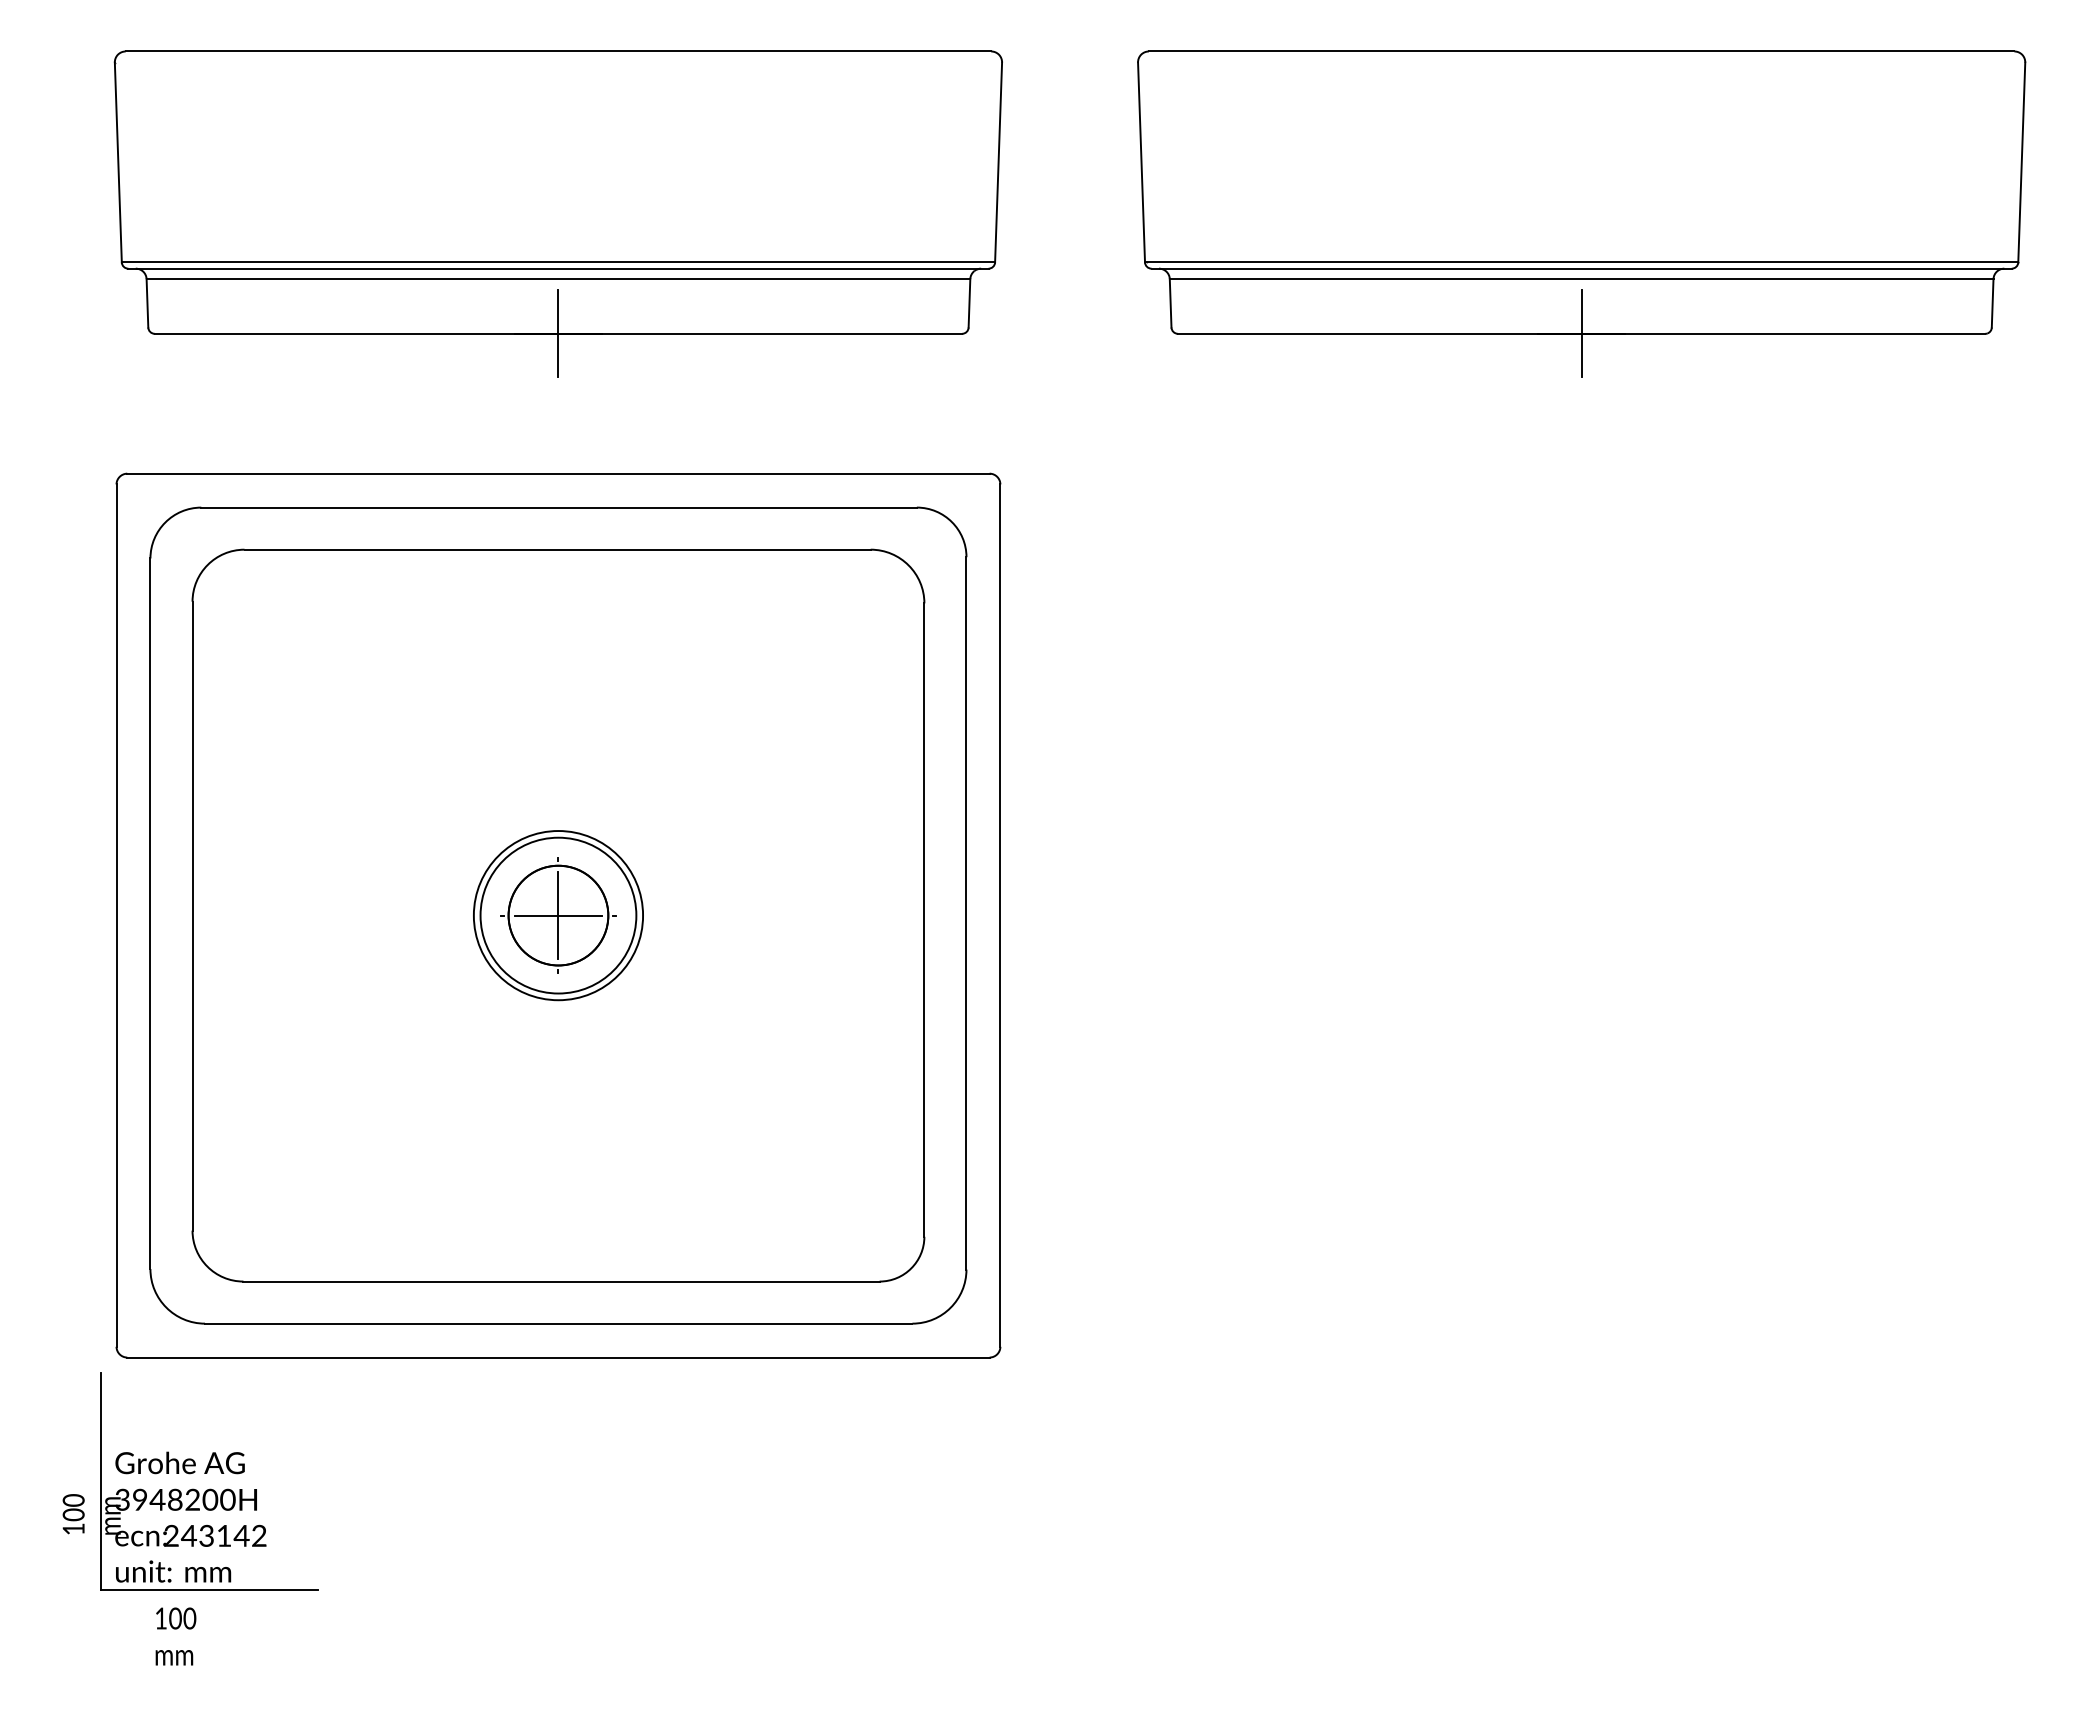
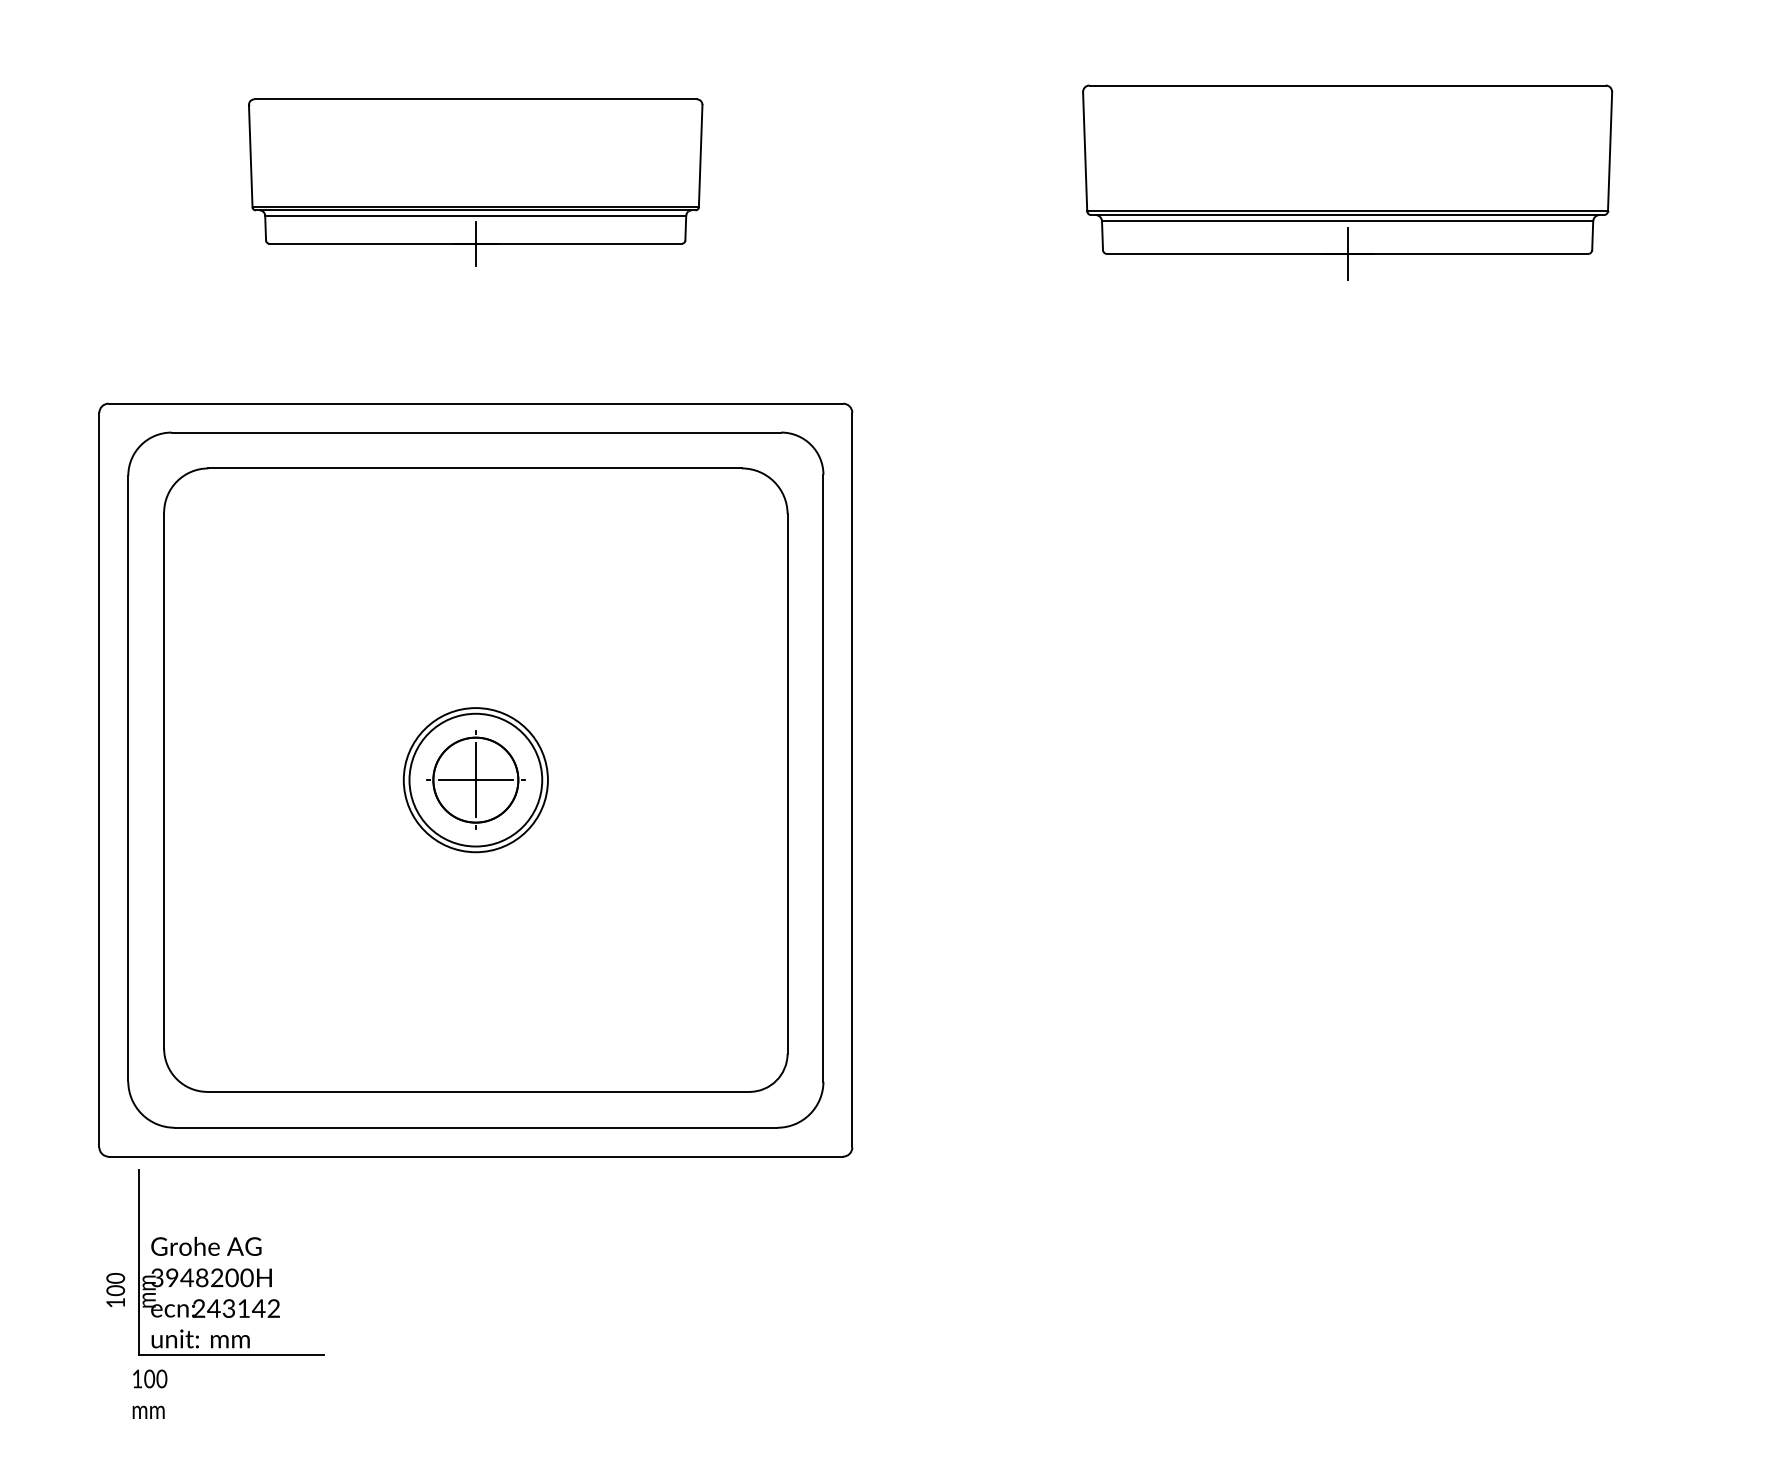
part: (557, 213) -> (475, 182), size x0.6
part: (1581, 213) -> (1347, 182), size x0.7
part: (190, 1474) -> (215, 1256), moved

